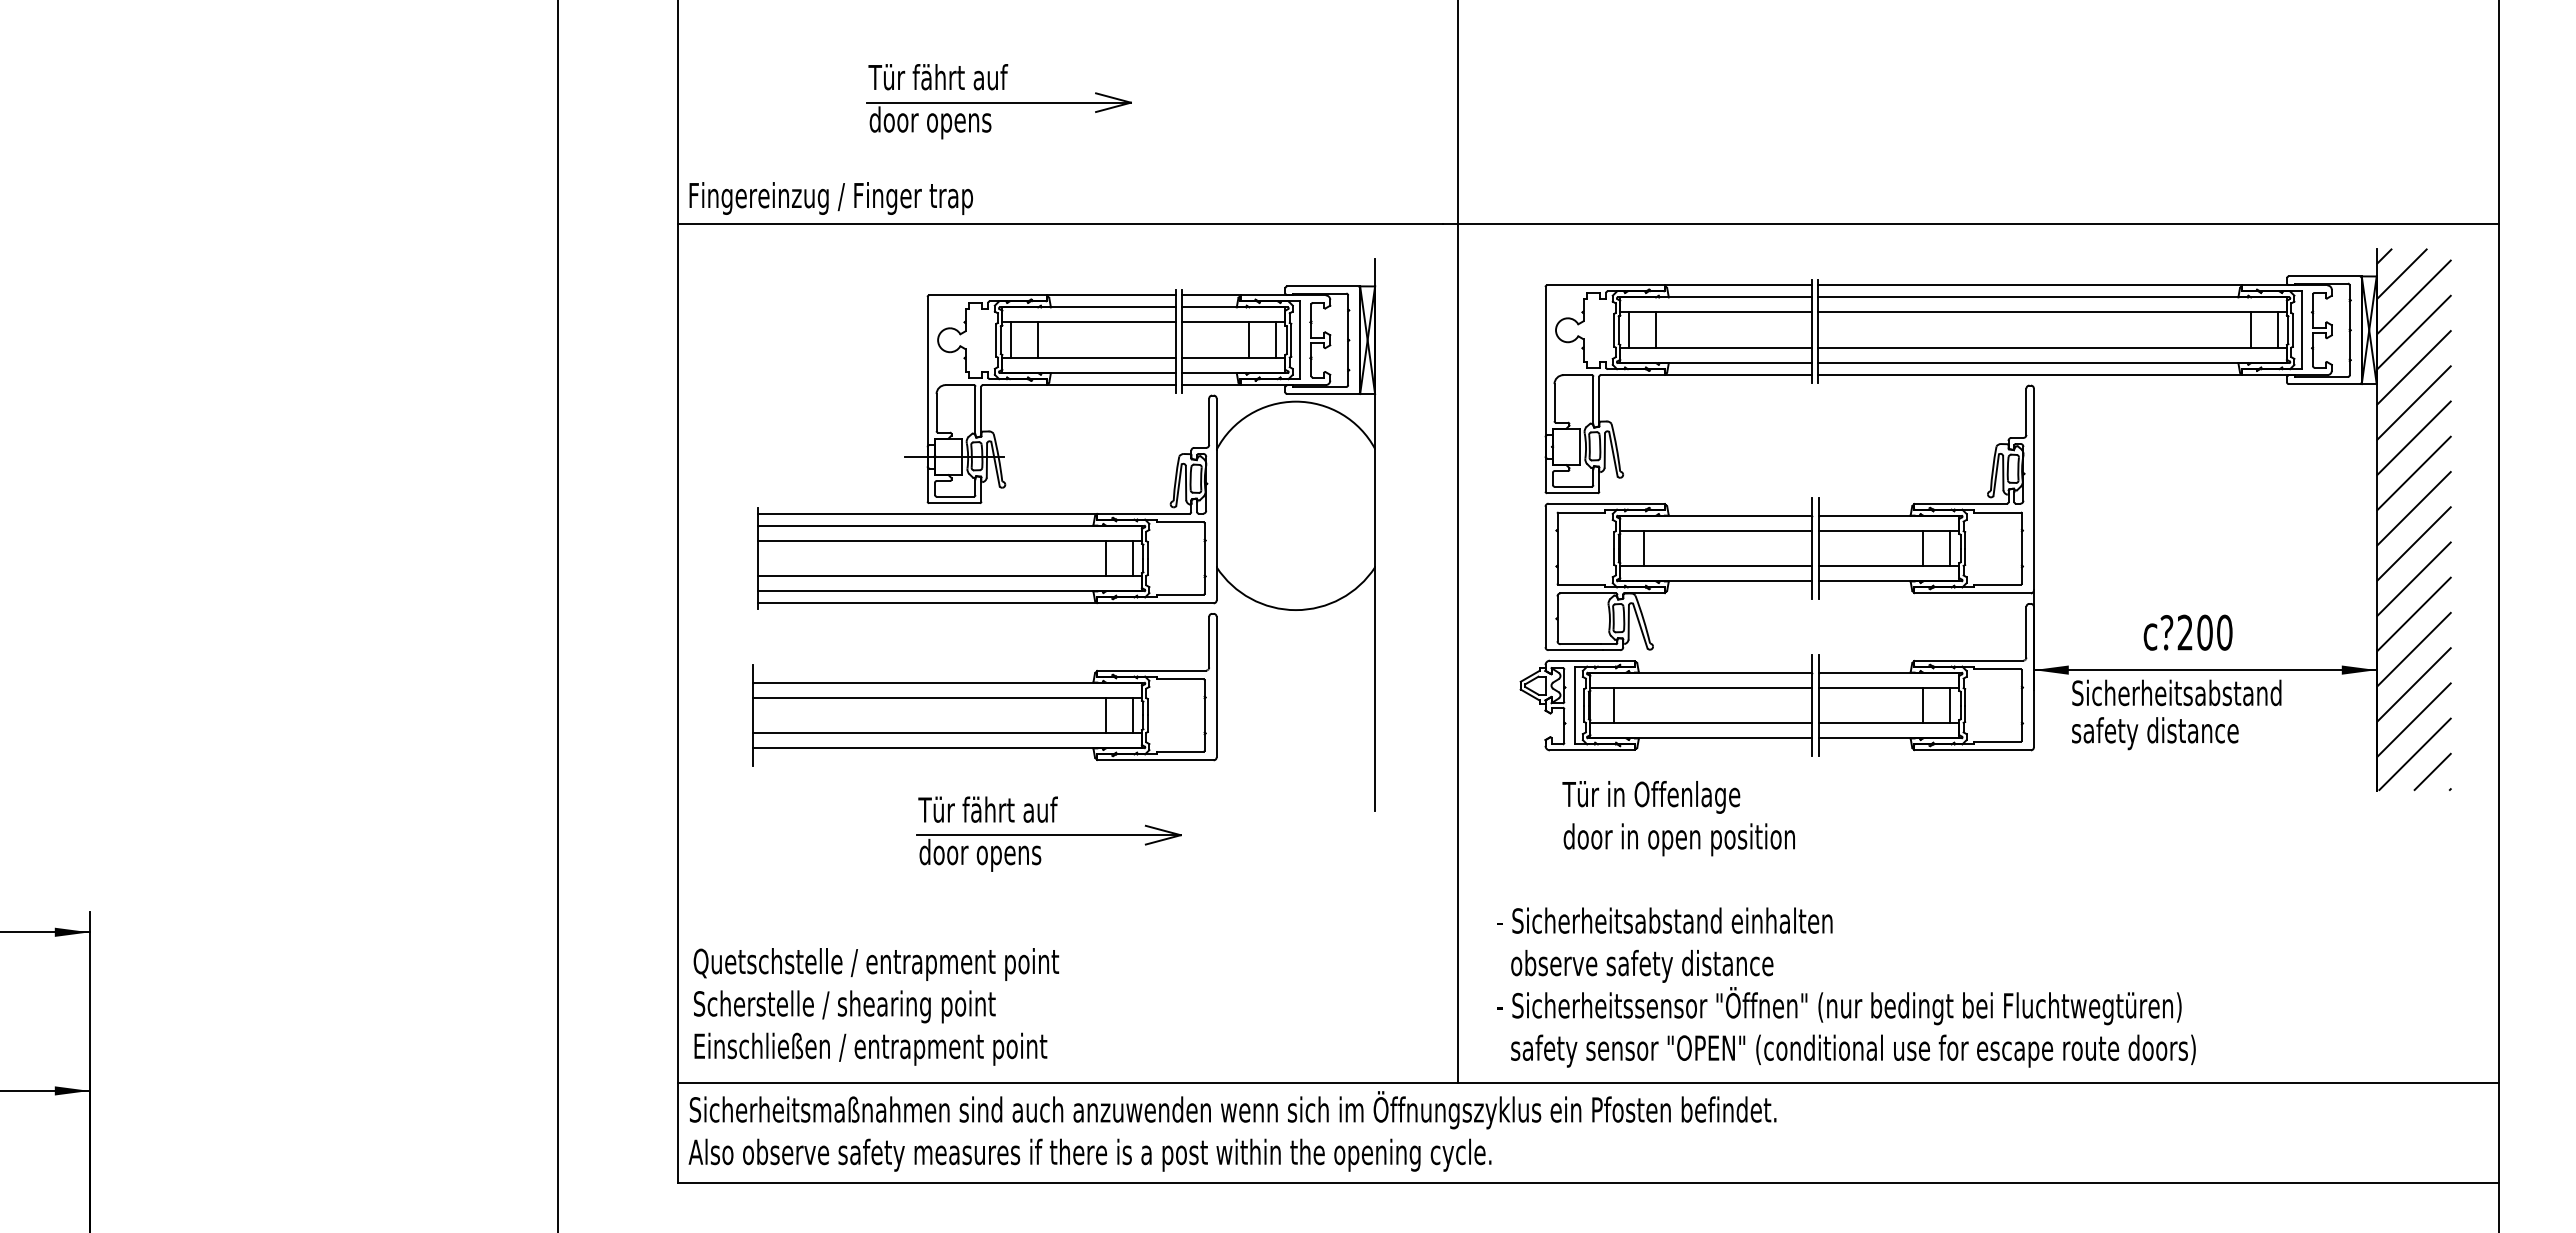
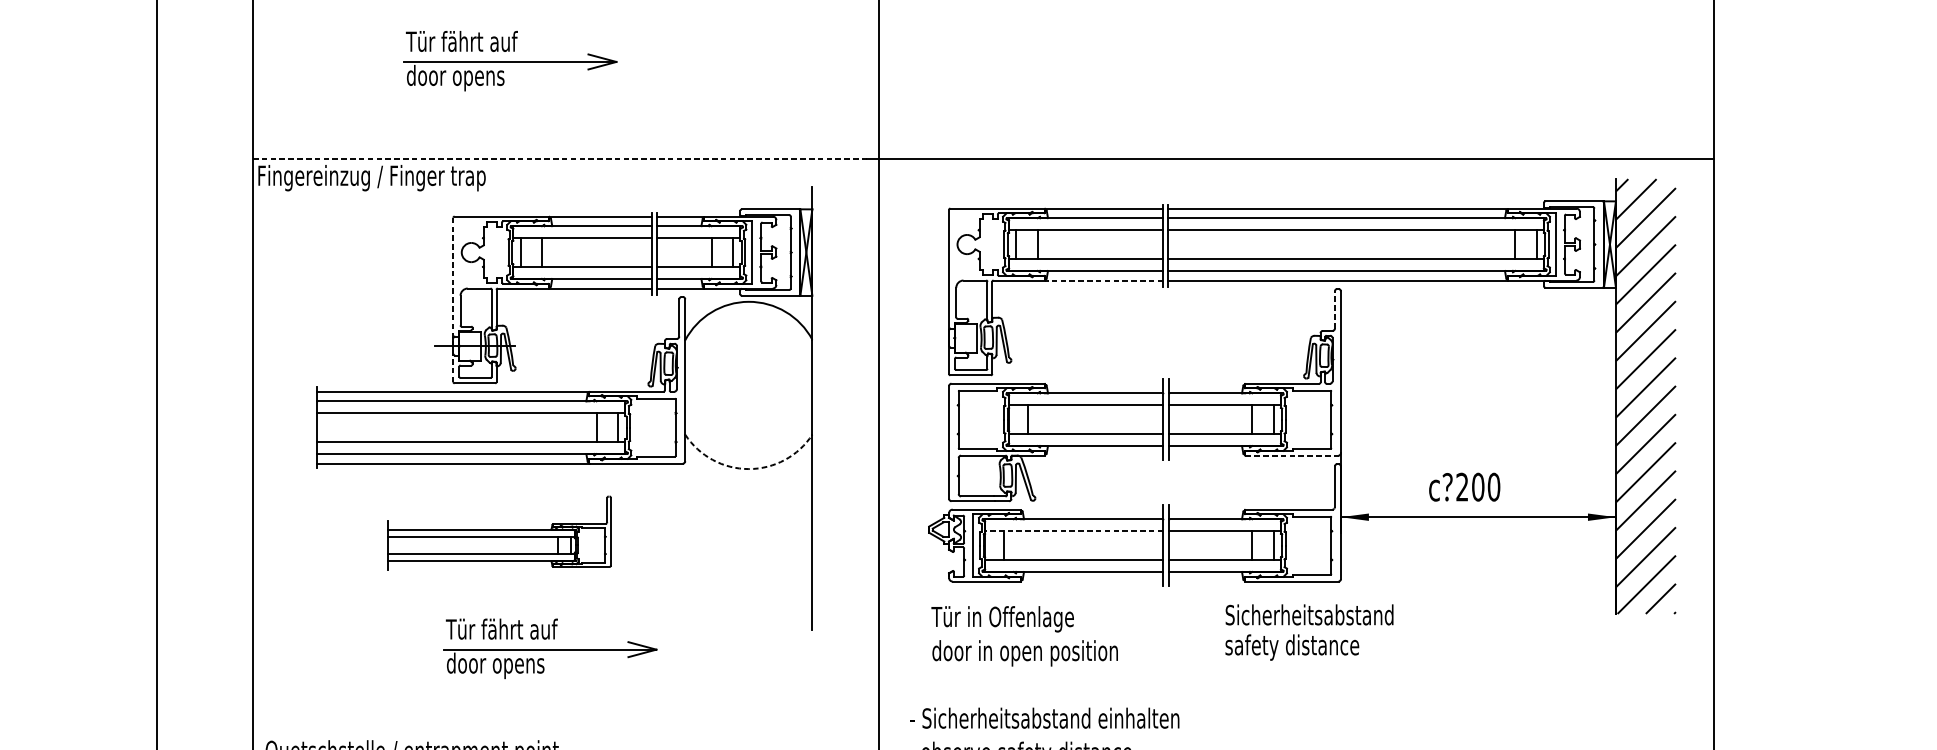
text: (830, 198) -> (371, 178), moved
line: (1060, 223) -> (559, 158), solid -> dashed
line: (1738, 375) -> (1103, 280), solid -> dashed
line: (927, 399) -> (453, 300), solid -> dashed
line: (2026, 411) -> (1334, 309), solid -> dashed
line: (1973, 593) -> (1292, 455), solid -> dashed
arc: (1295, 610) -> (748, 469), solid -> dashed
line: (1700, 687) -> (1073, 531), solid -> dashed
part: (984, 689) -> (498, 532), size x0.6
text: (2176, 714) -> (1309, 632), moved
text: (1678, 818) -> (1024, 636), moved

